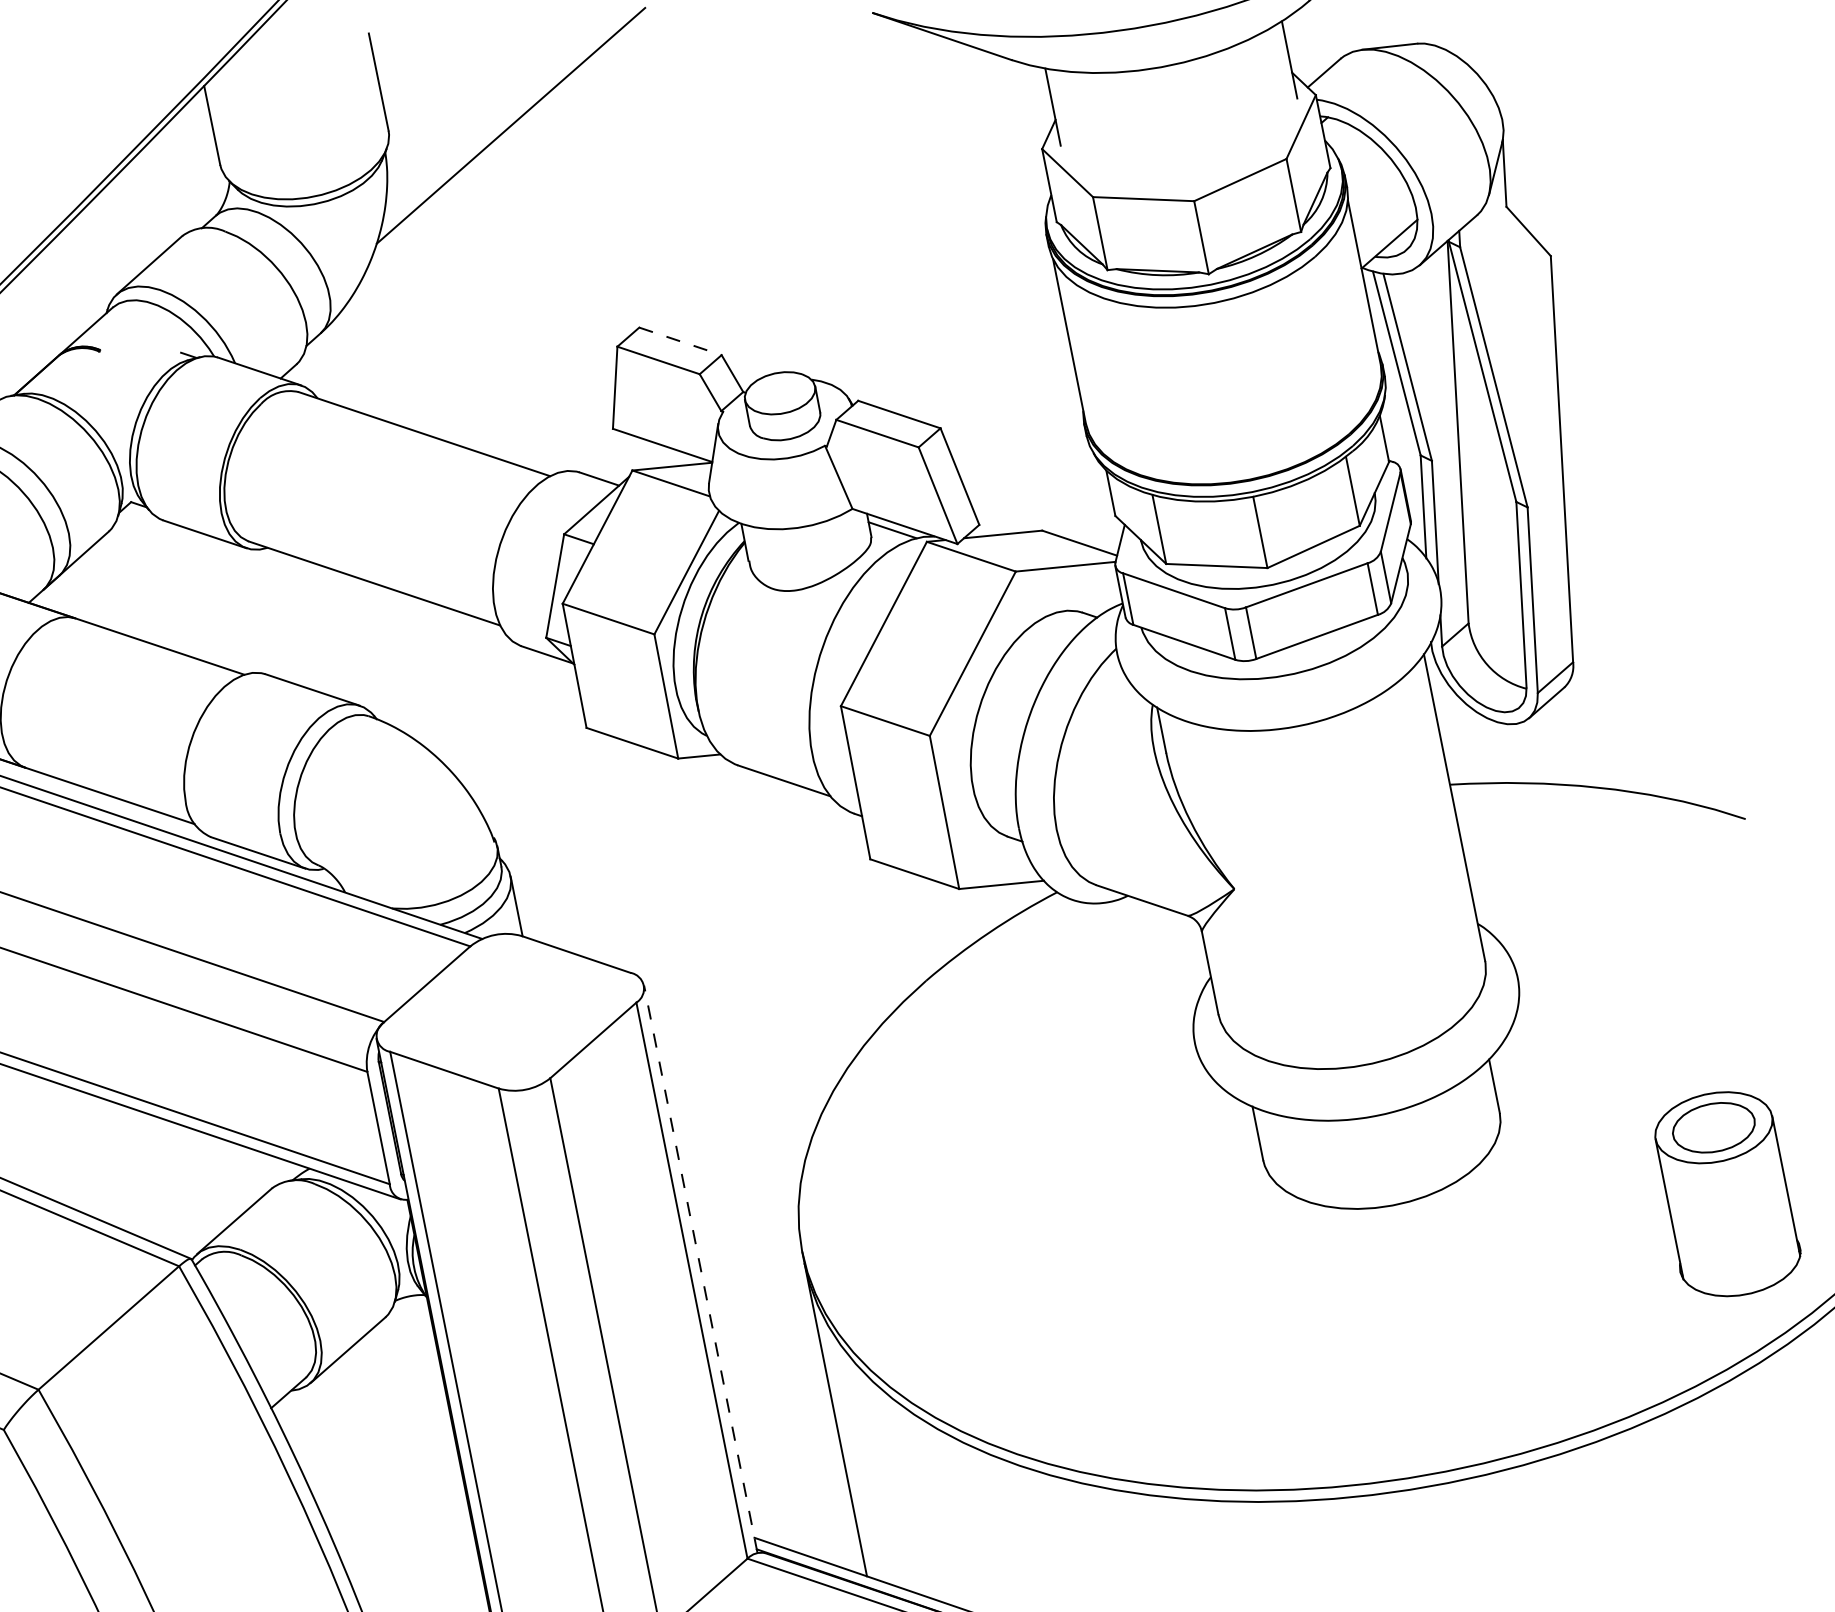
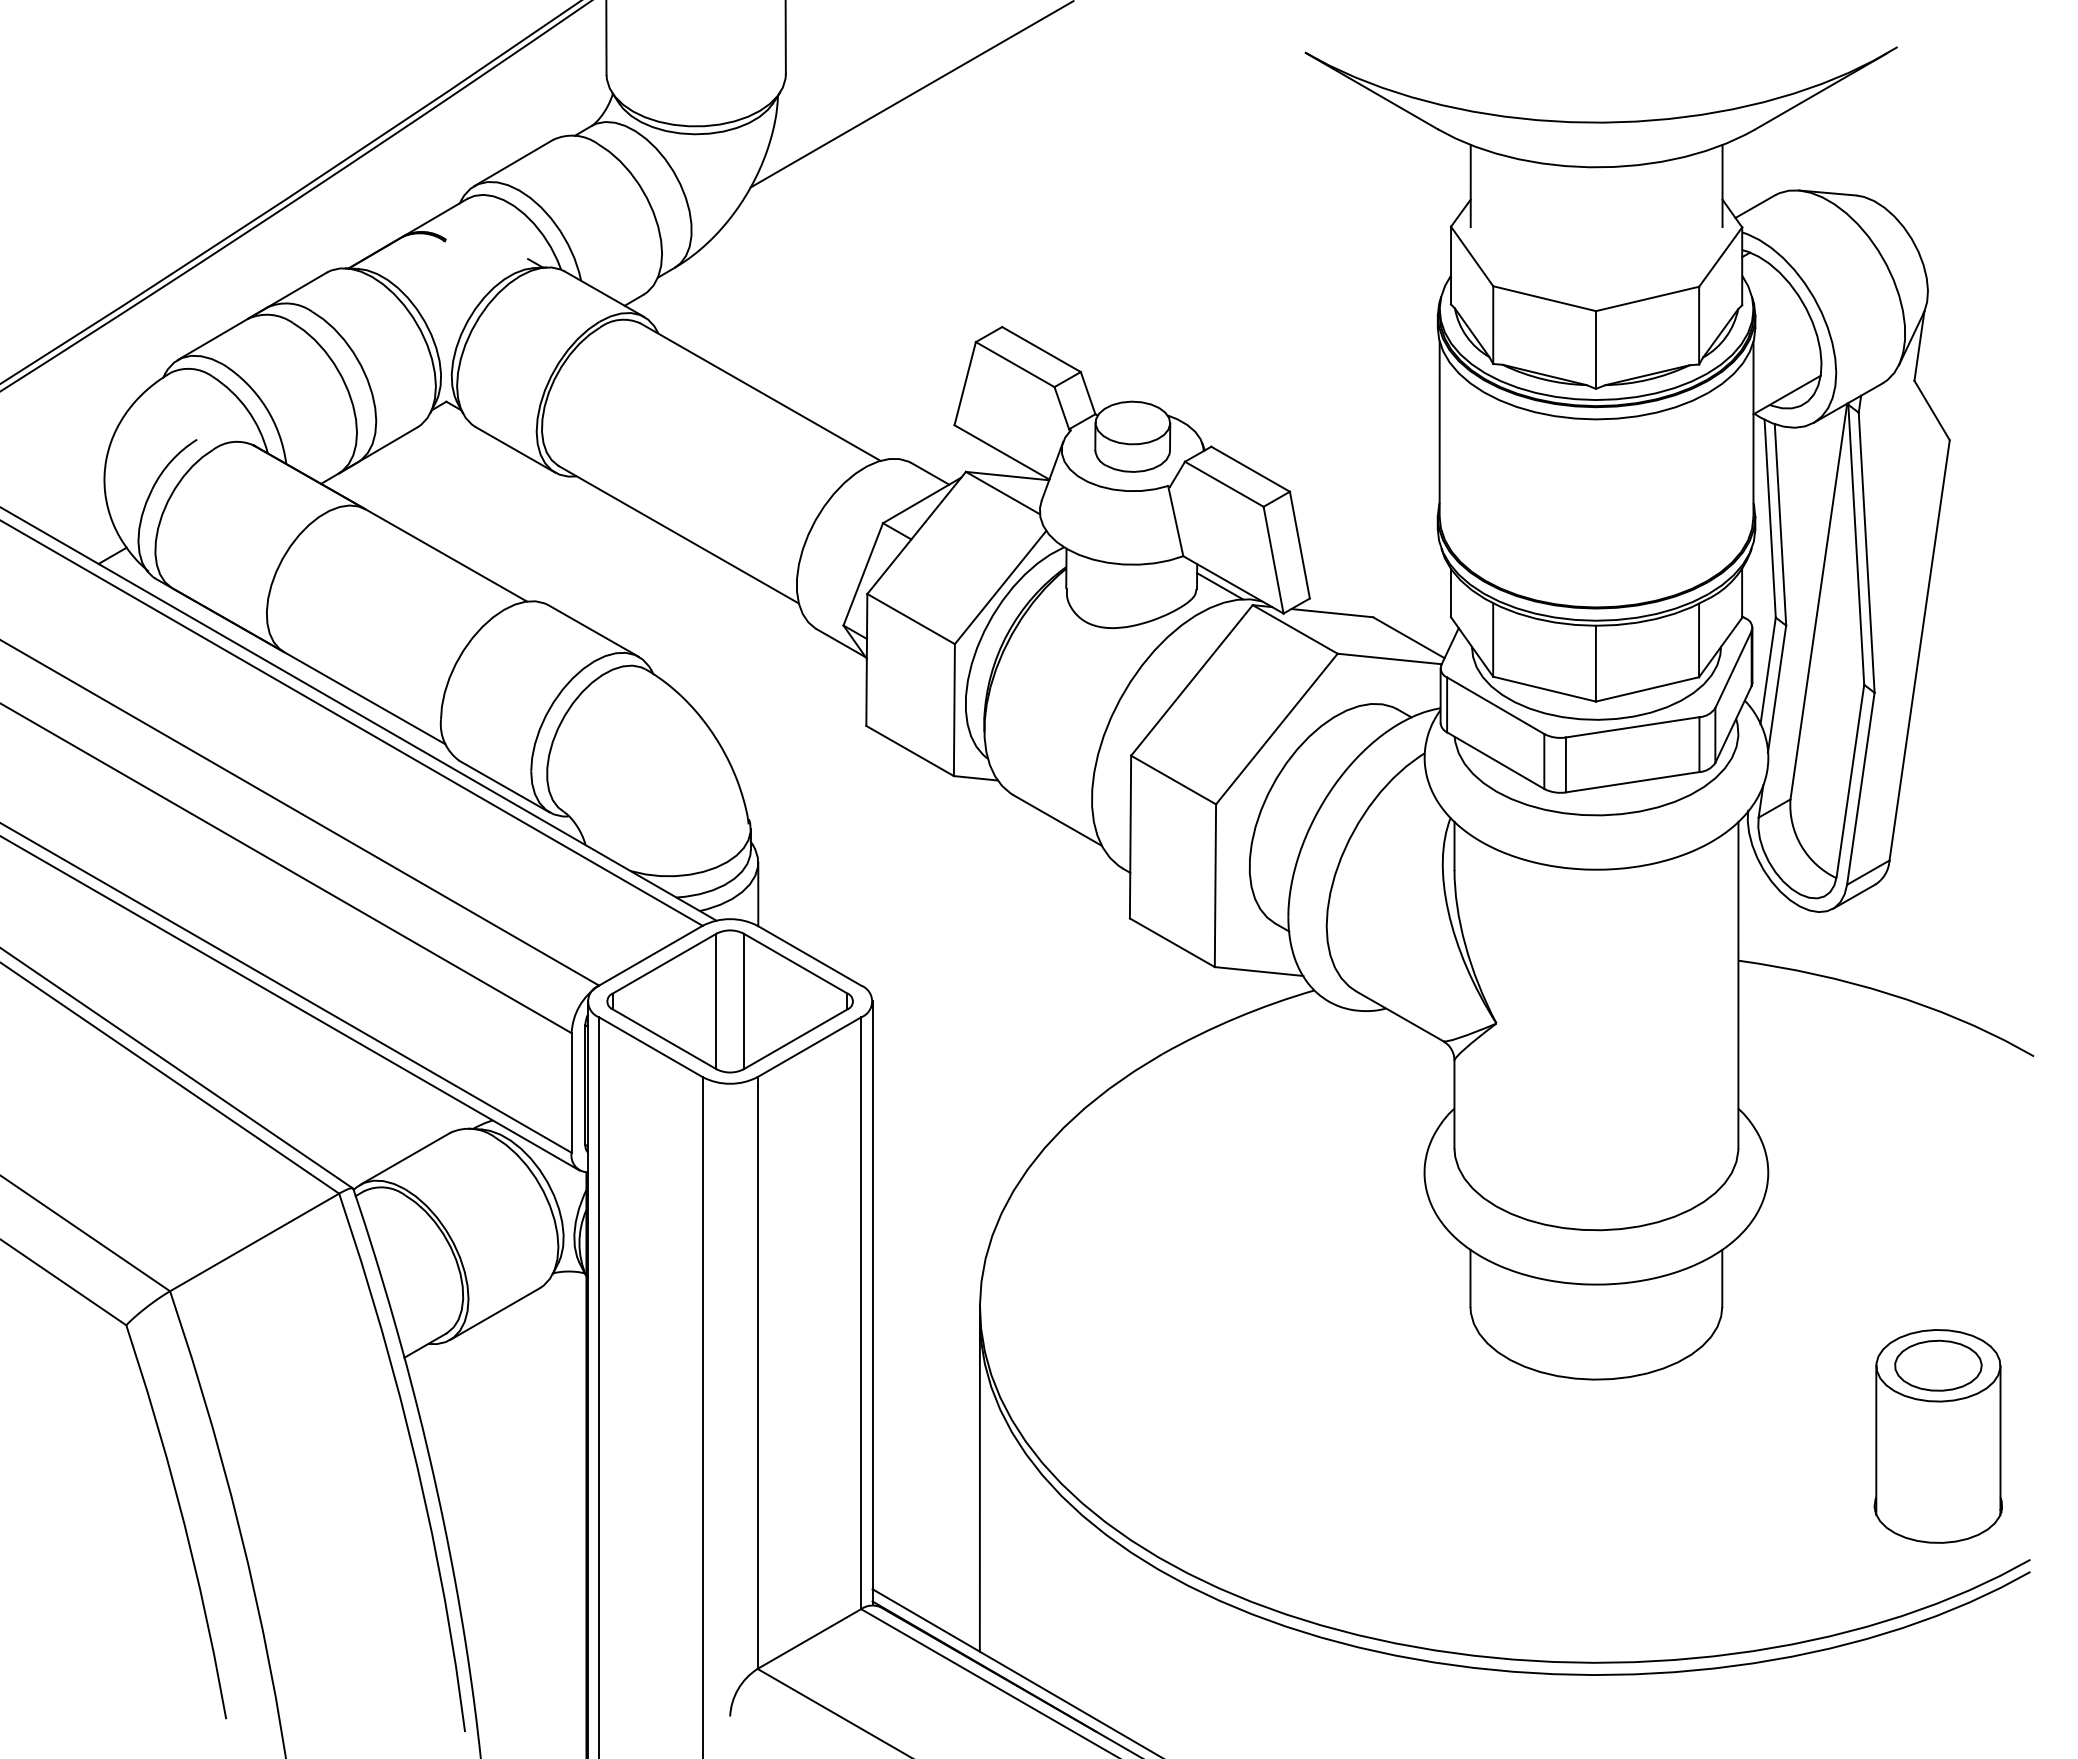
line: (680, 341) -> (1041, 349), dashed -> solid
part: (509, 1012) -> (729, 1001), added
line: (700, 1269) -> (872, 1303), dashed -> solid

